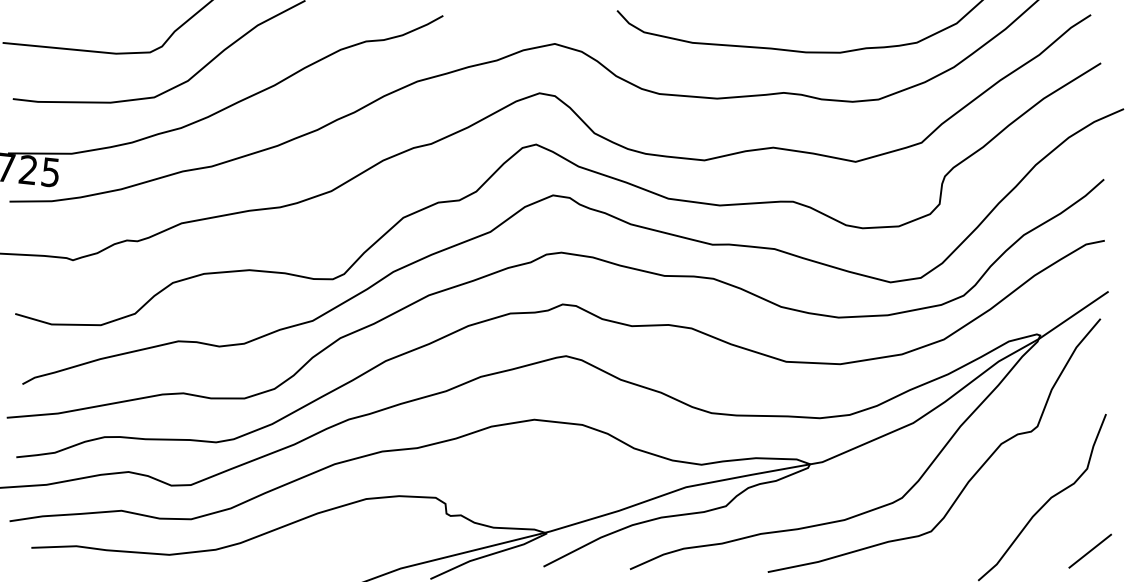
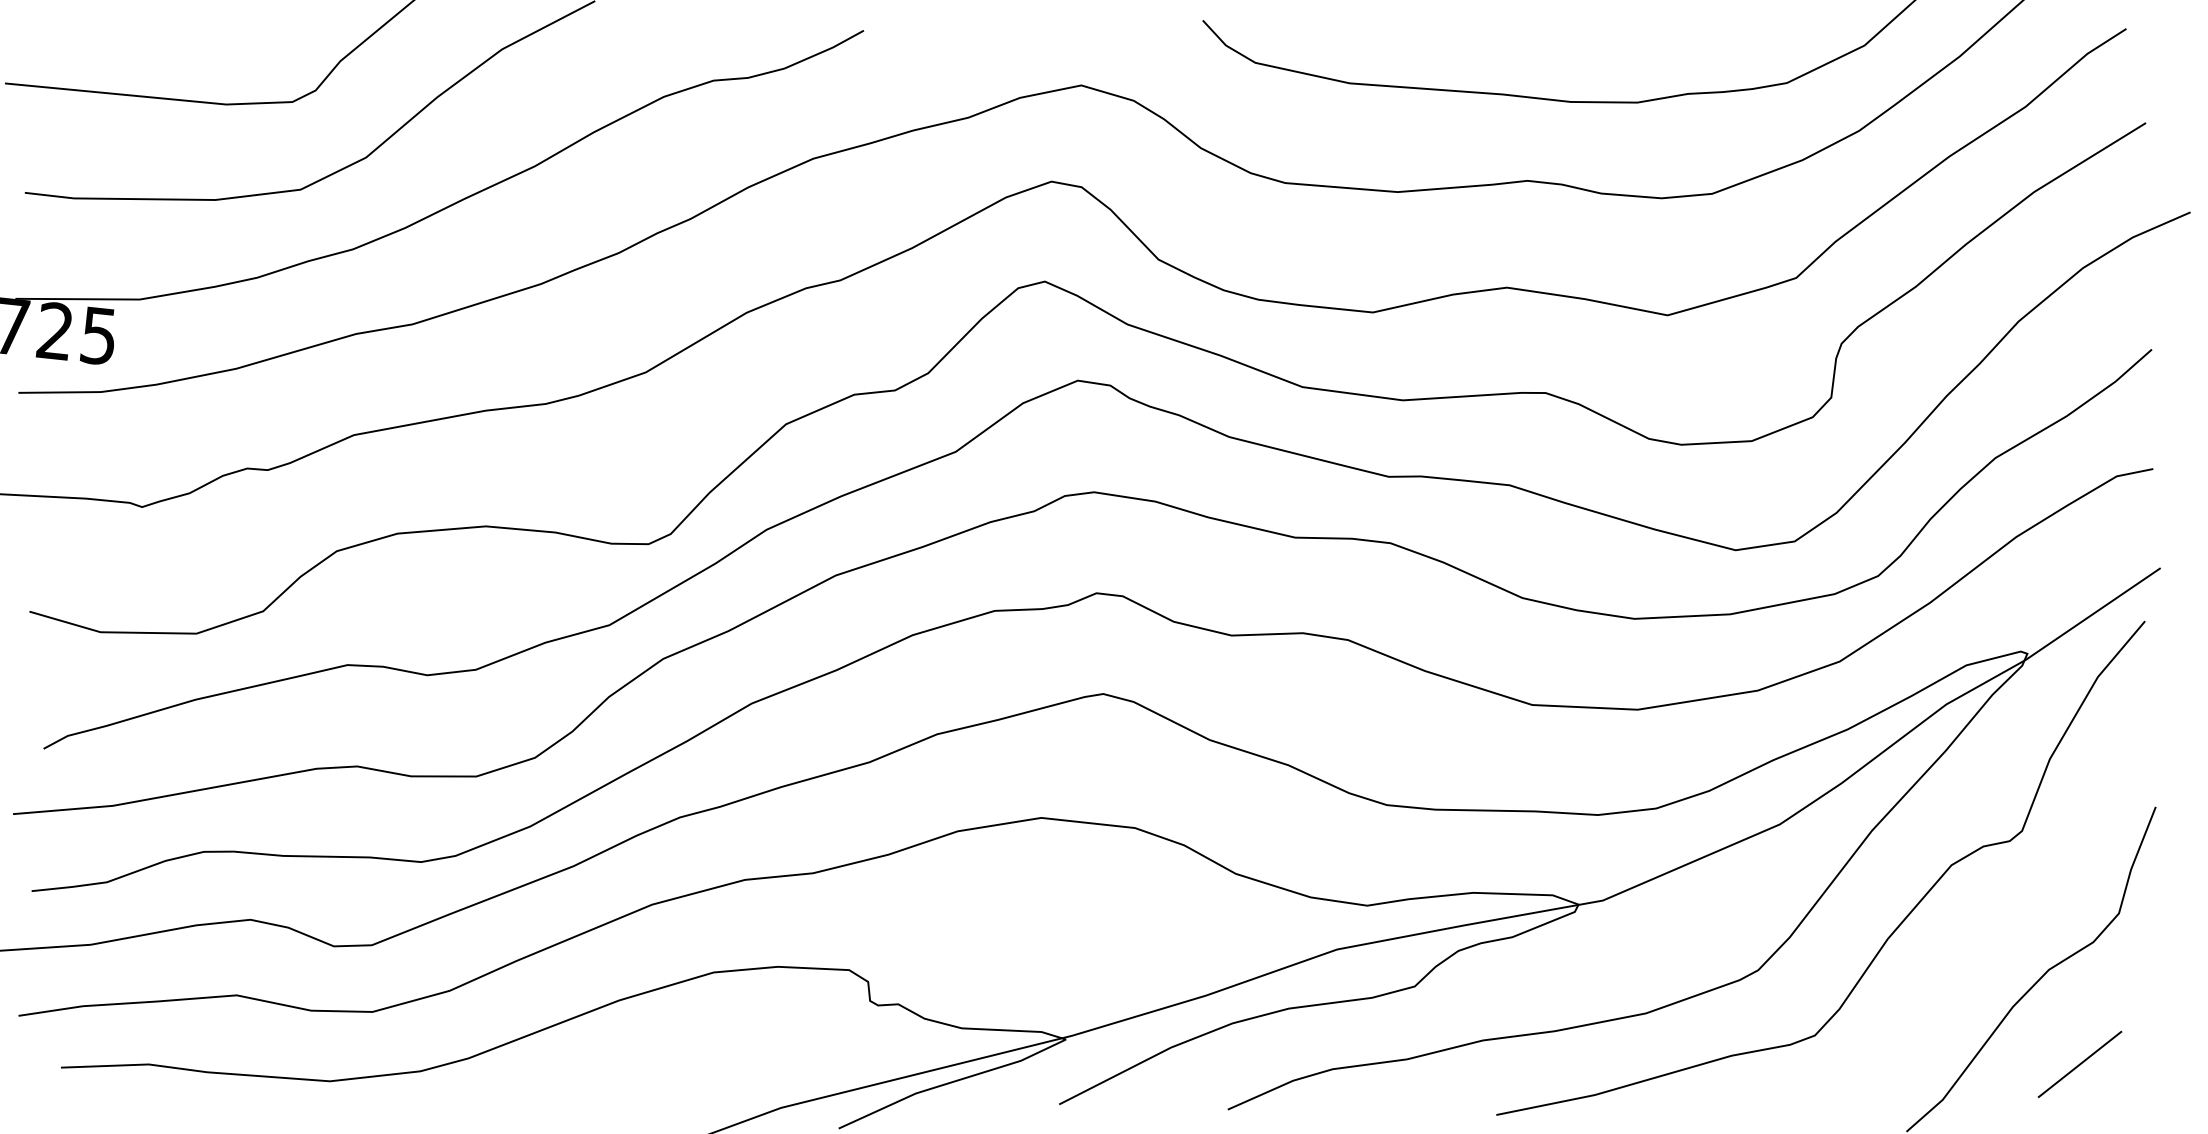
line: (1089, 550) -> (2078, 1063), moved

